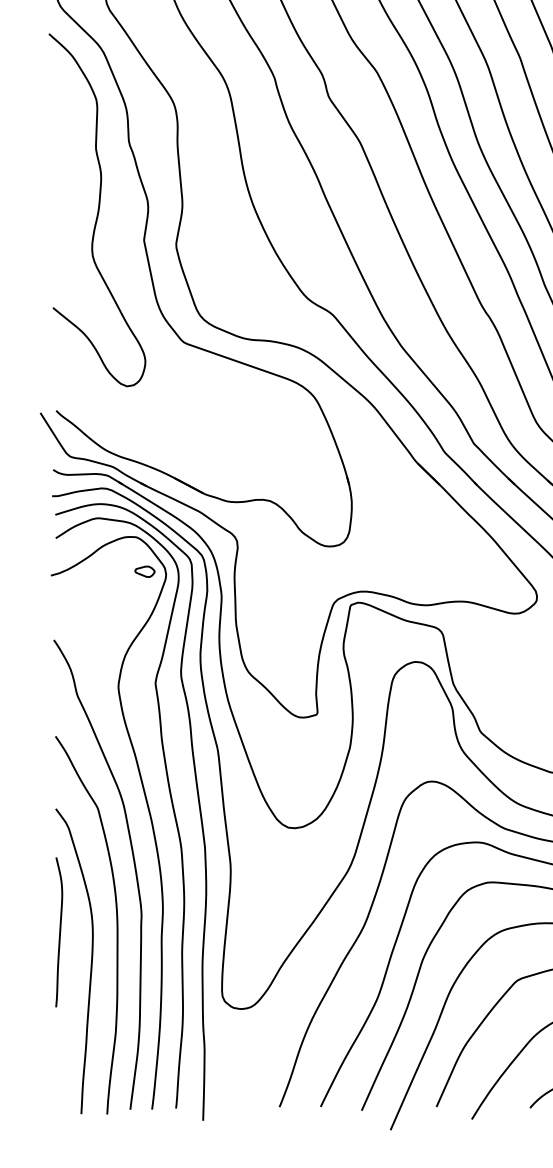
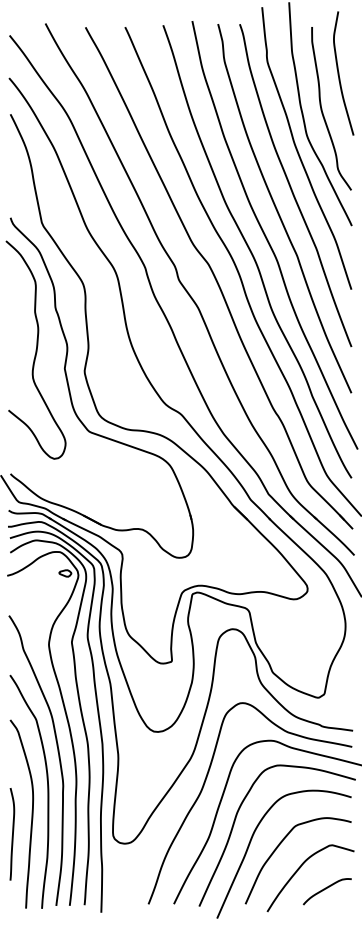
curve: (59, 932) -> (12, 834), moved

